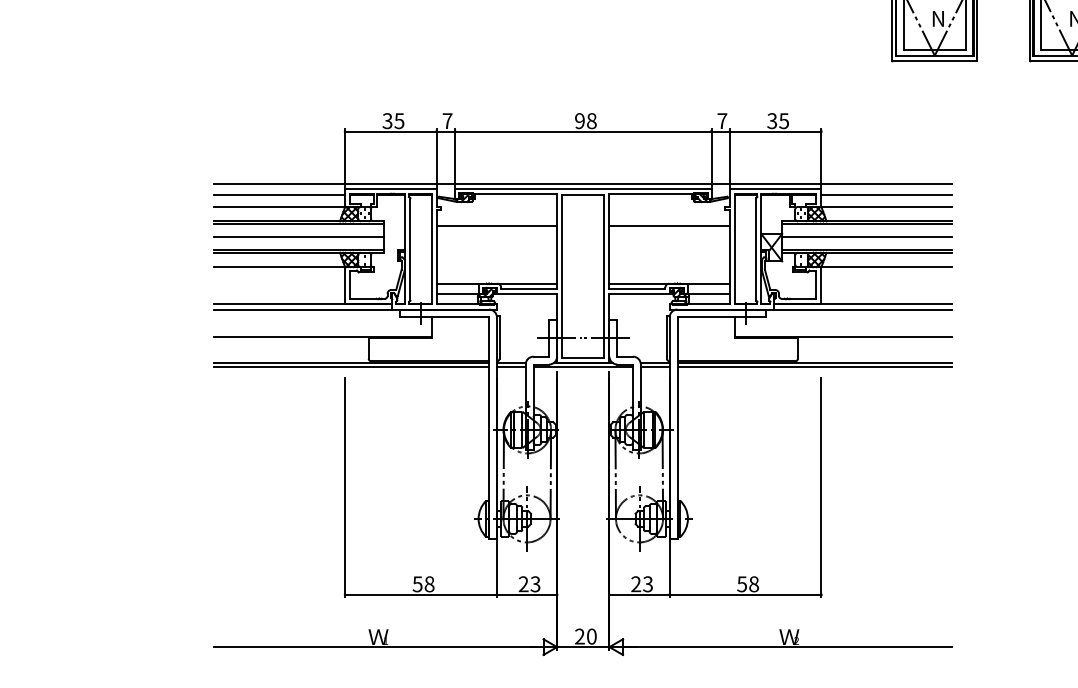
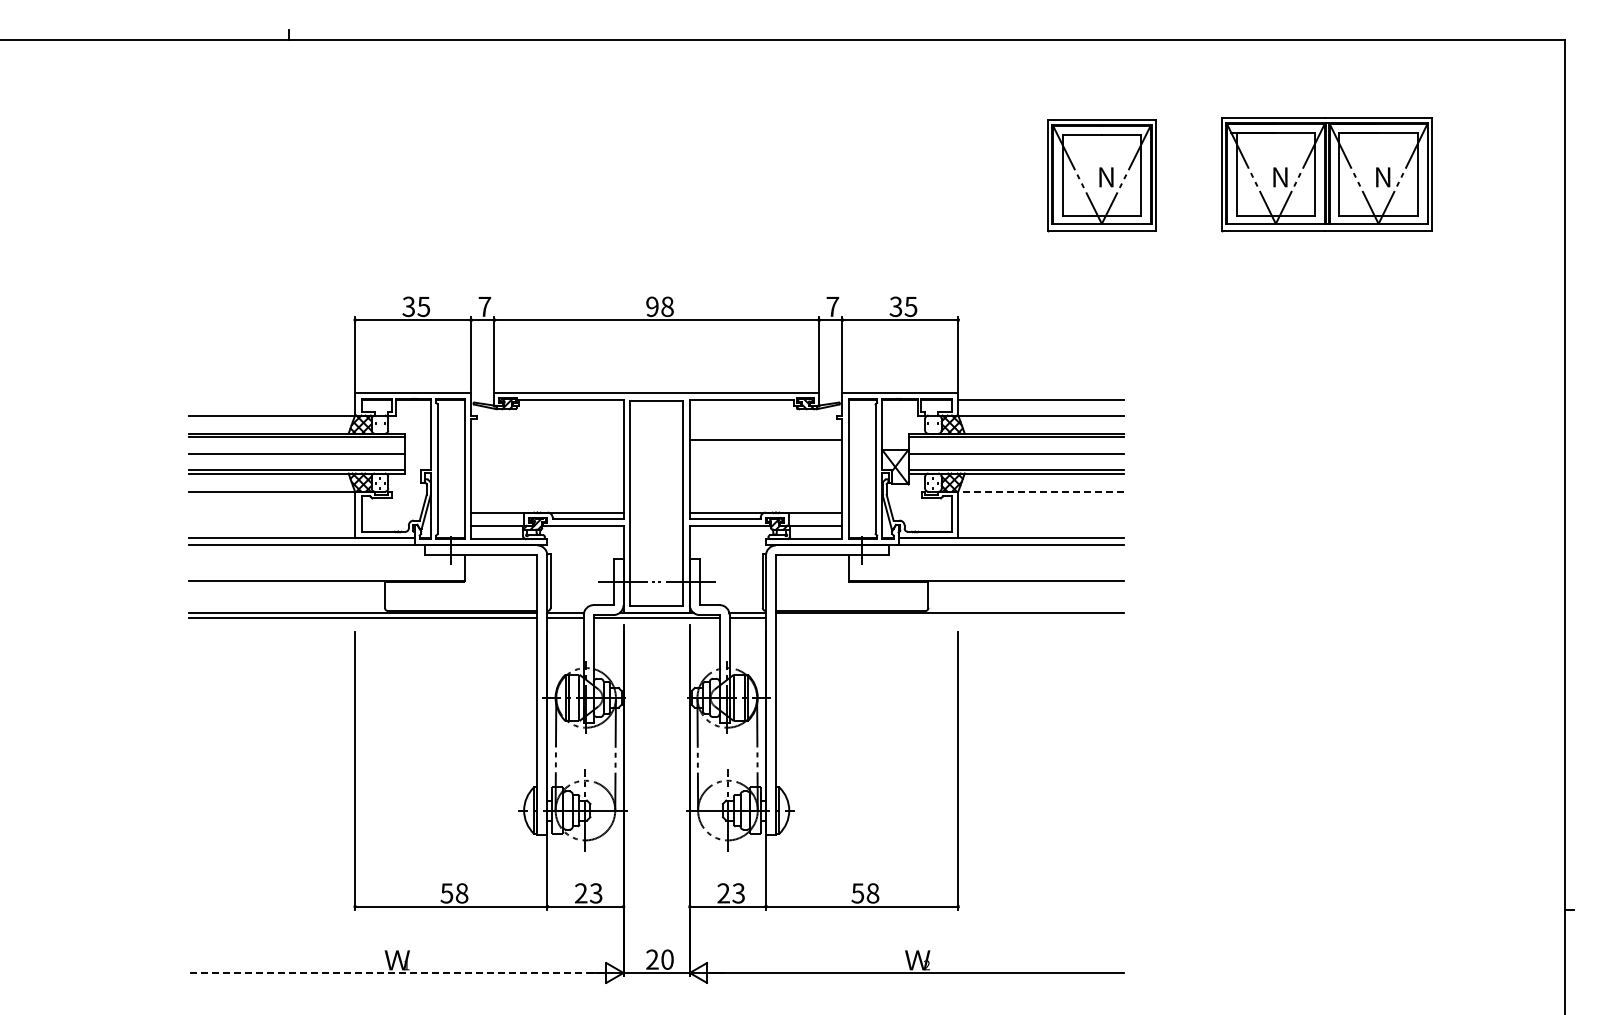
line: (583, 184) -> (656, 386), removed
line: (279, 195) -> (272, 400), removed
line: (497, 226) -> (547, 440), removed
line: (887, 266) -> (1041, 491), solid -> dashed
line: (814, 367) -> (949, 618), removed
line: (377, 646) -> (396, 972), solid -> dashed

